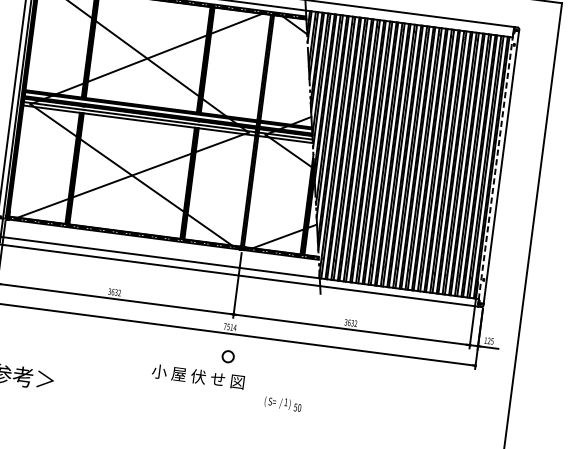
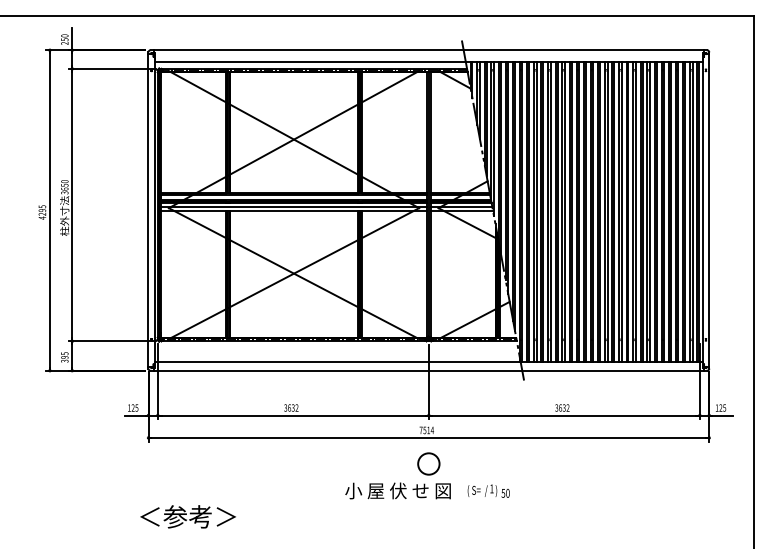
line: (496, 166) -> (703, 210), dashed -> solid
circle: (227, 356) -> (428, 463), size x1.67
text: (282, 403) -> (488, 490), moved

